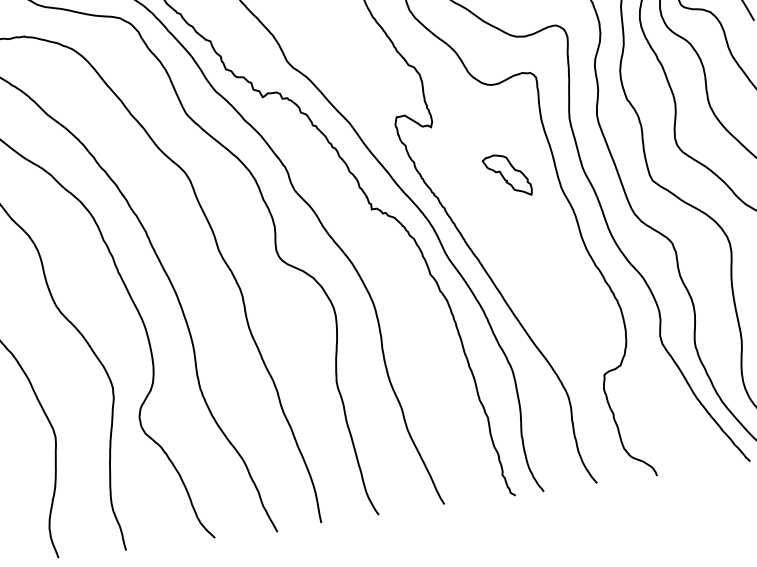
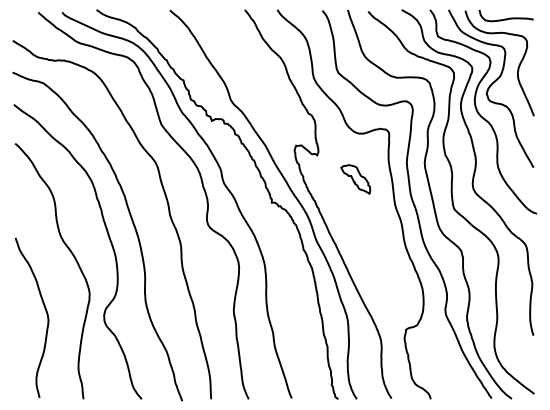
part: (506, 176) -> (355, 179), moved

